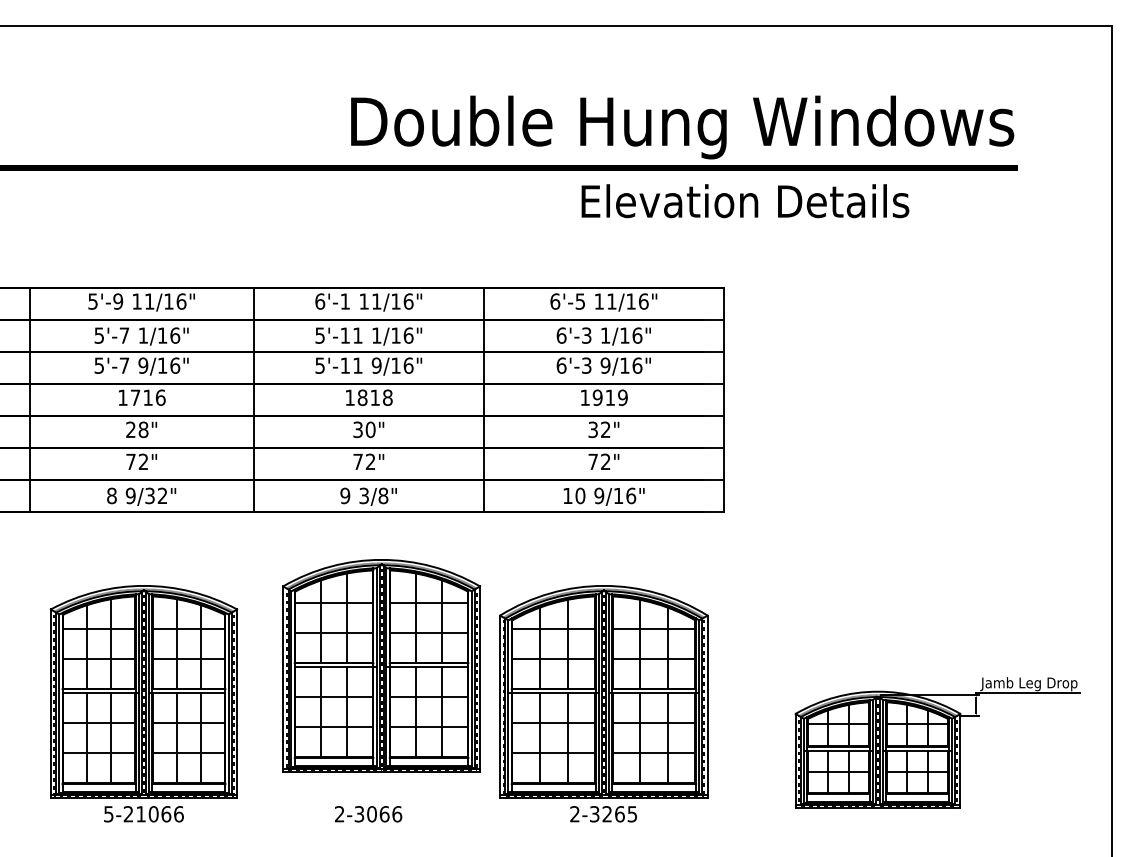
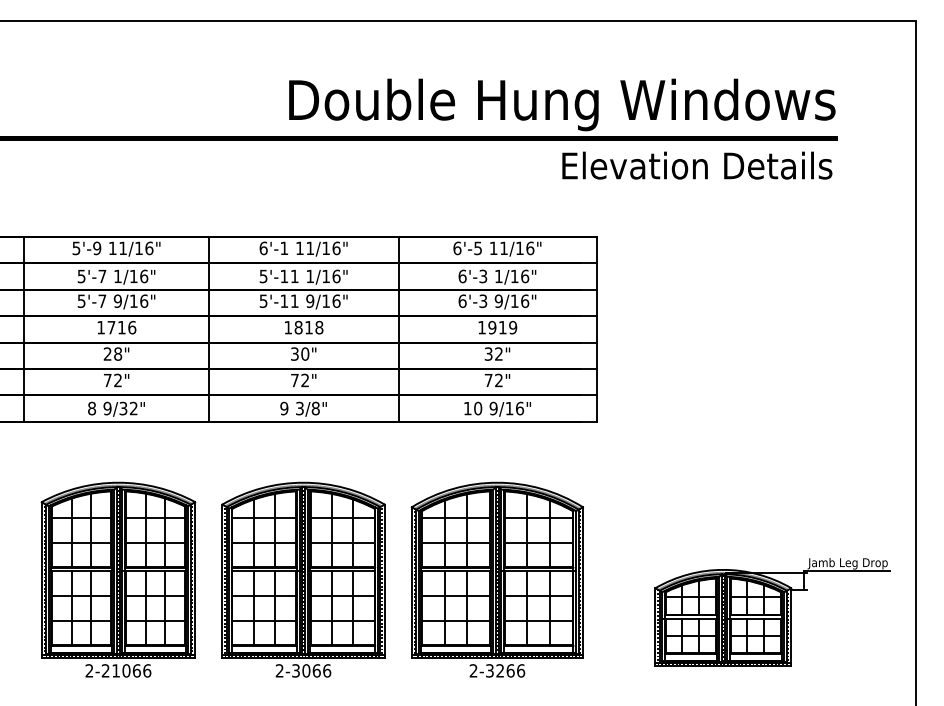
text: (745, 201) -> (697, 165), moved
part: (381, 665) -> (303, 569), moved
text: (108, 814) -> (89, 671), 5-21066 -> 2-21066
text: (632, 814) -> (521, 671), 2-3265 -> 2-3266

